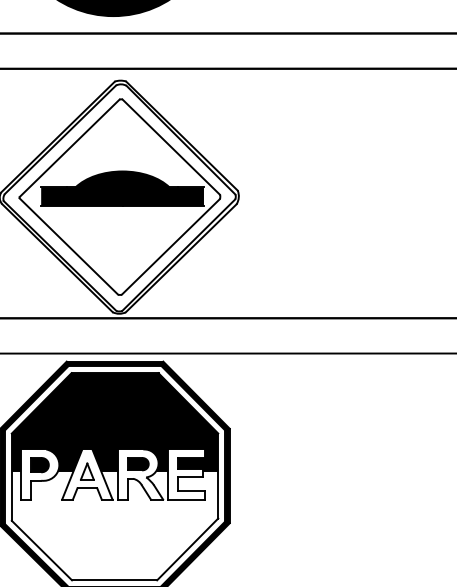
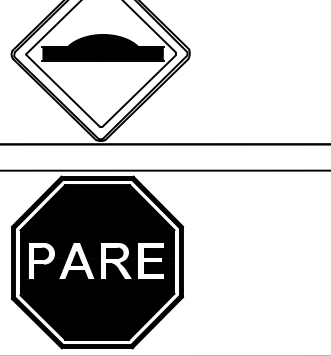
fill: (86, 471) -> (76, 258), added
fill: (114, 525) -> (97, 298), added

